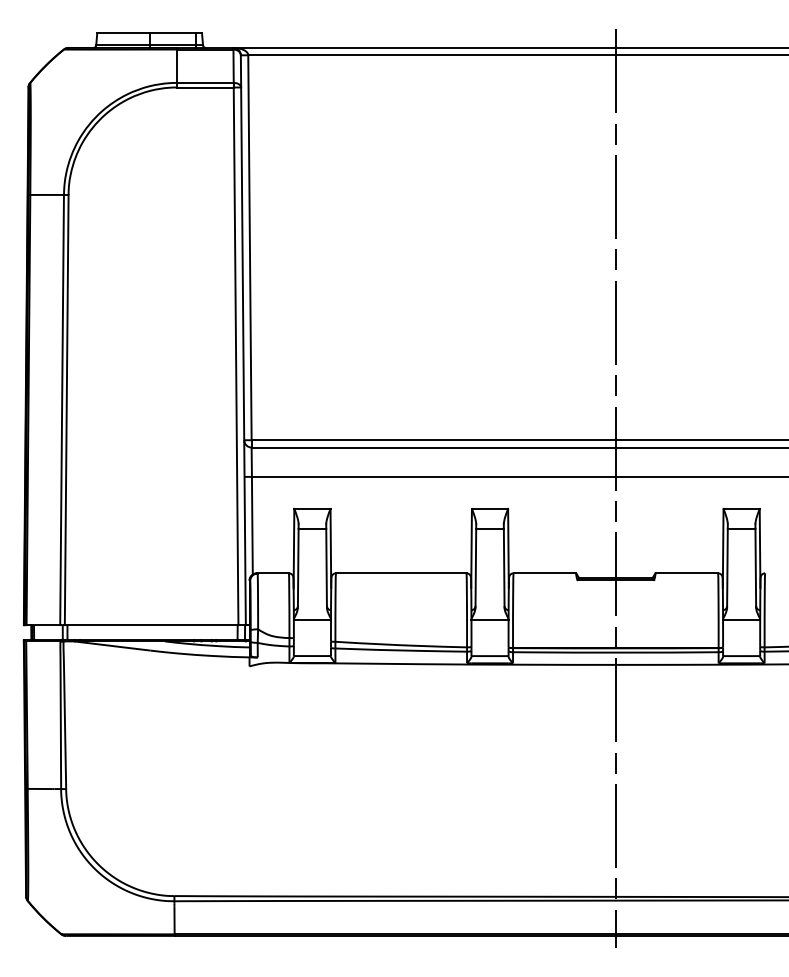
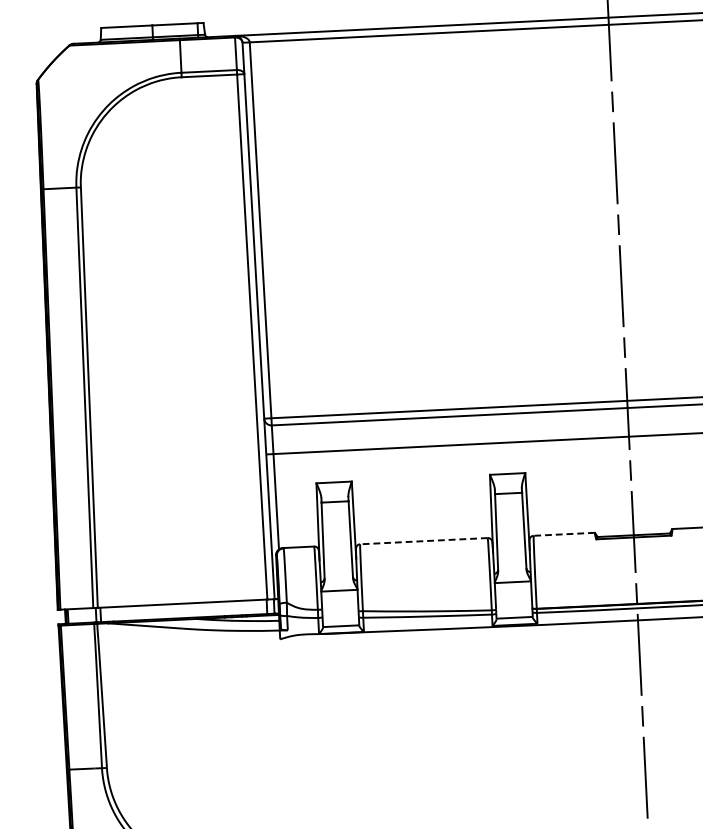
line: (400, 573) -> (423, 541), solid -> dashed
line: (544, 573) -> (563, 534), solid -> dashed

